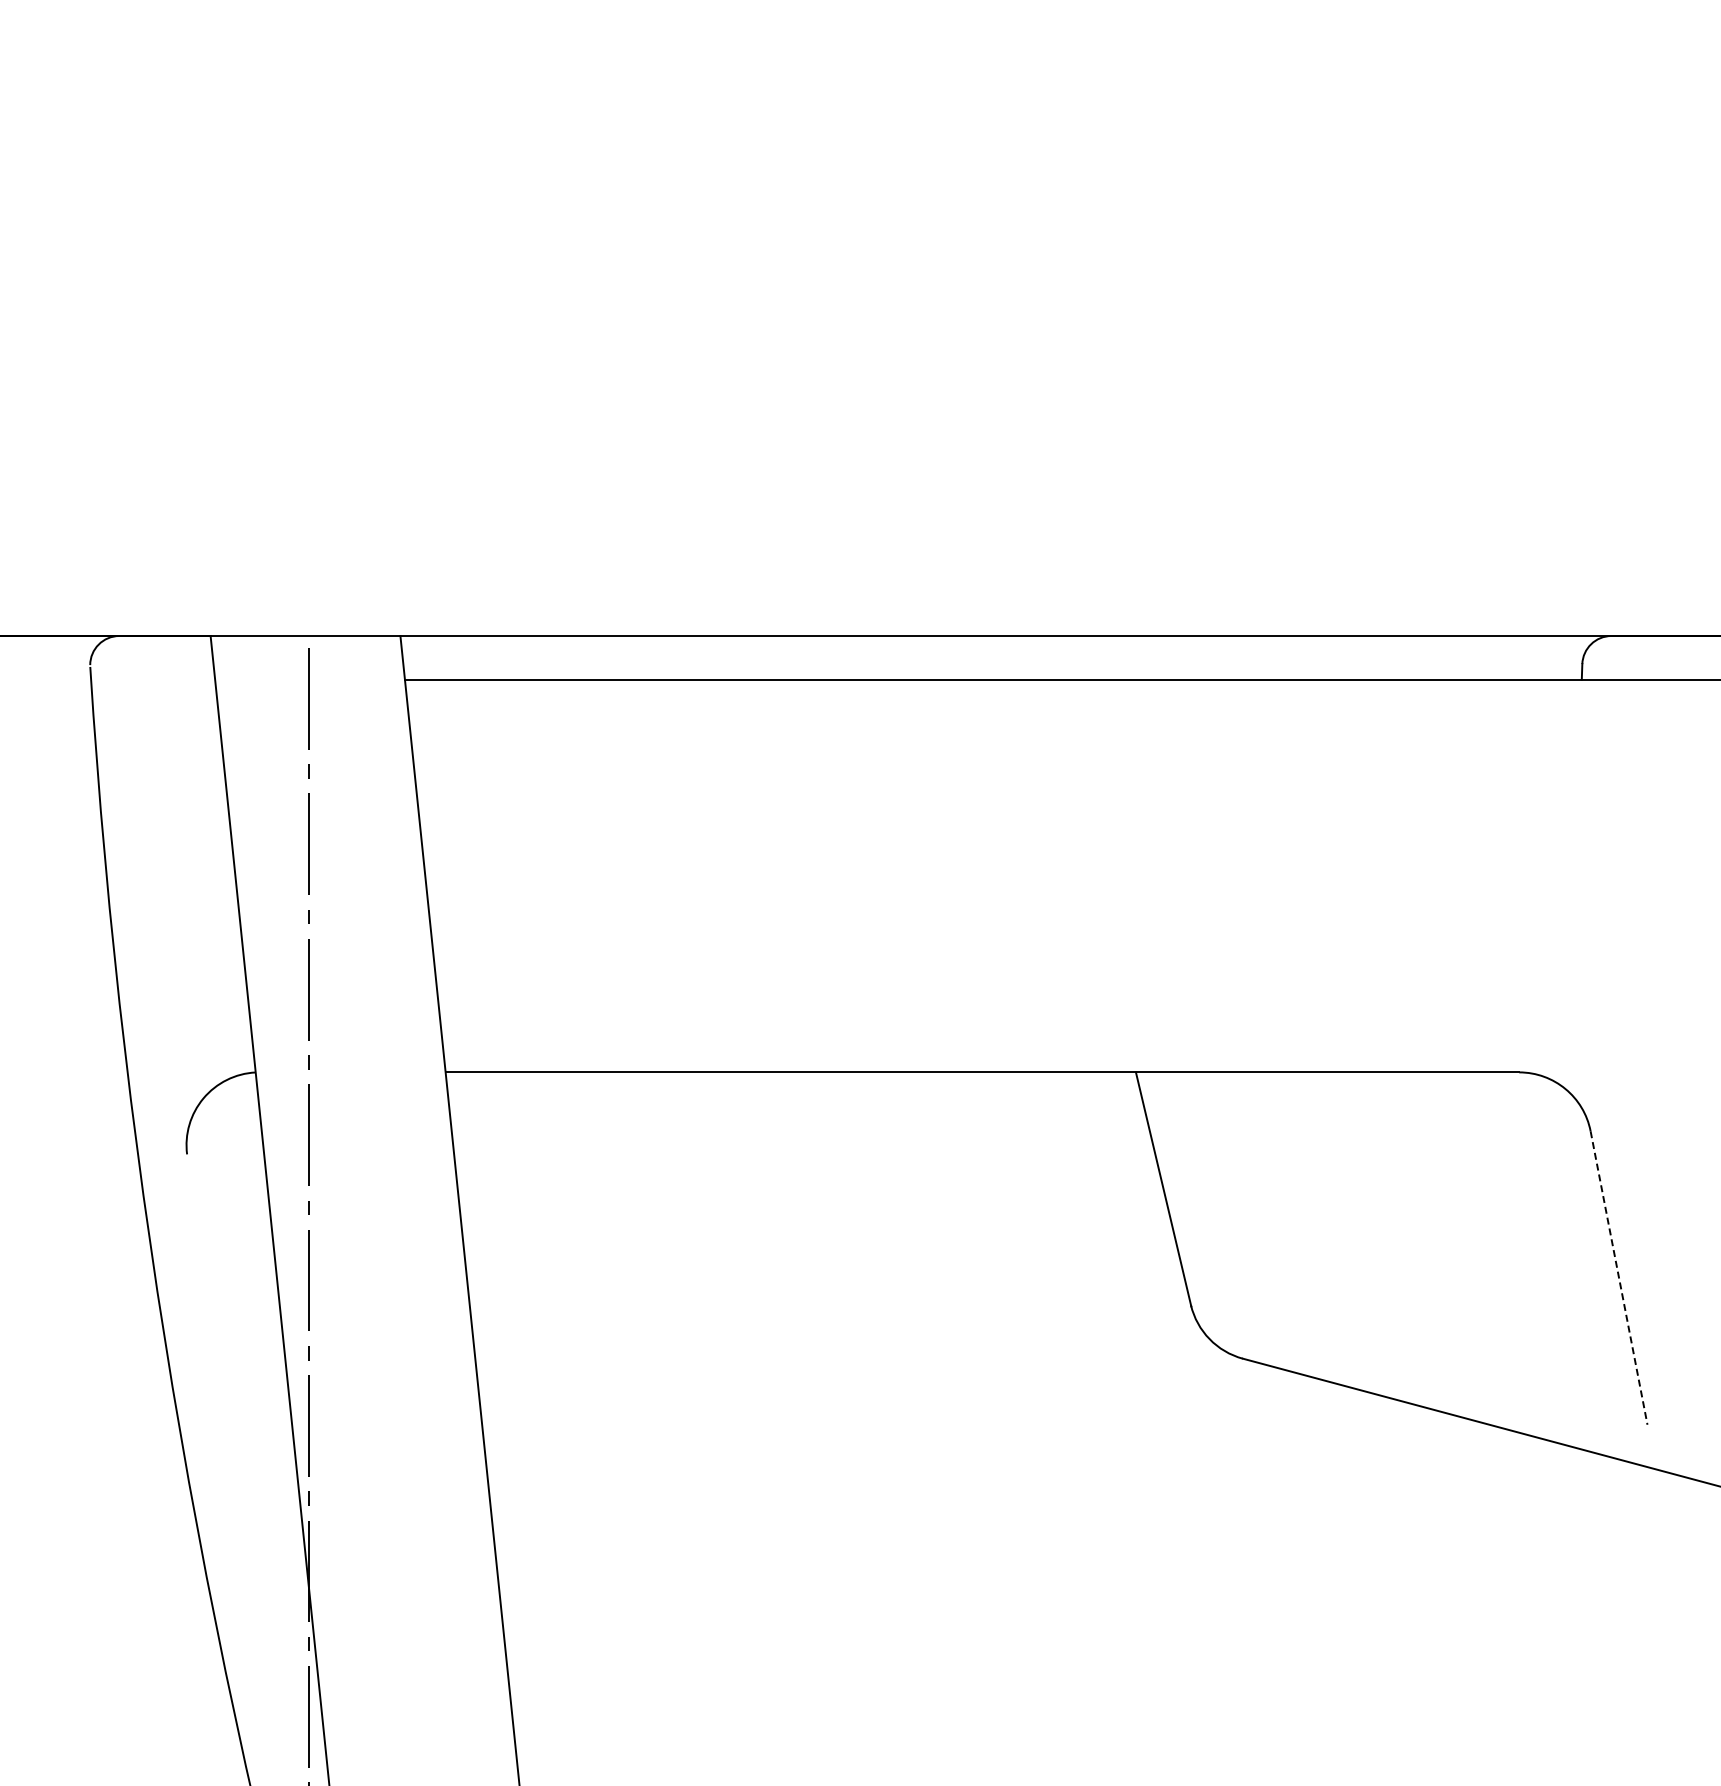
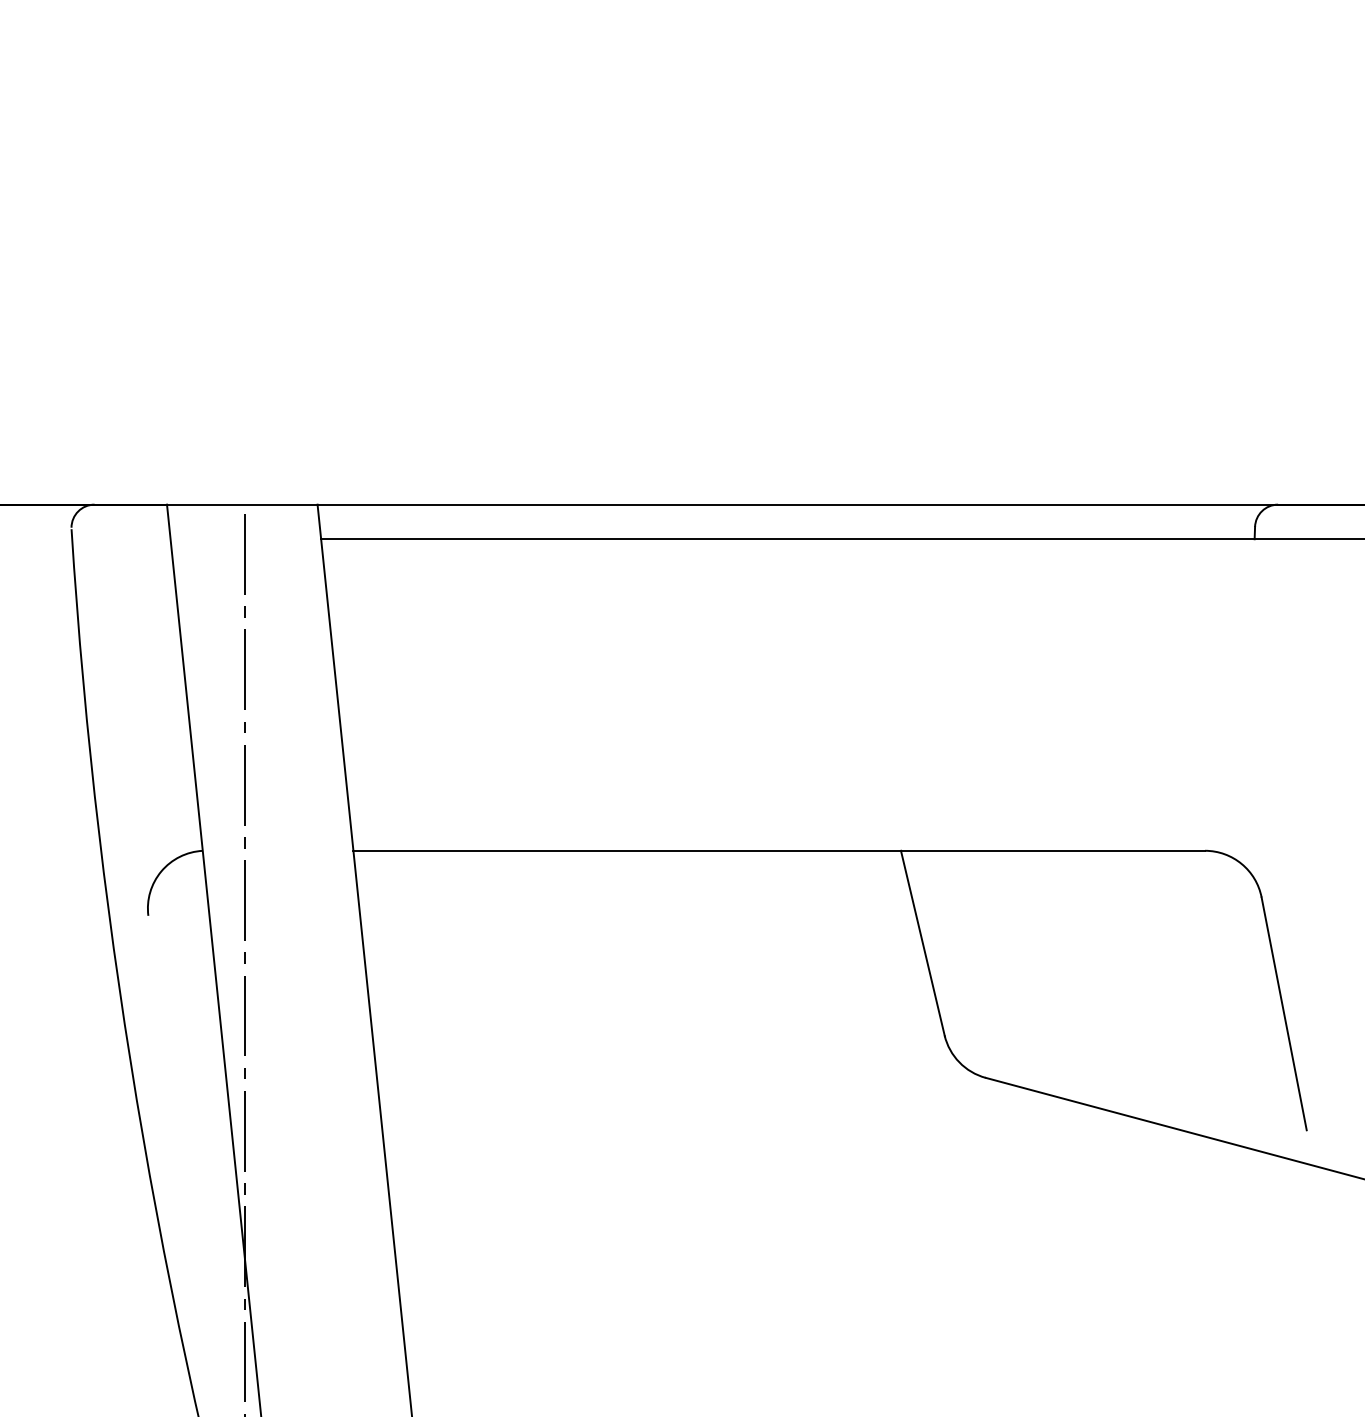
line: (1619, 1278) -> (1284, 1014), dashed -> solid

